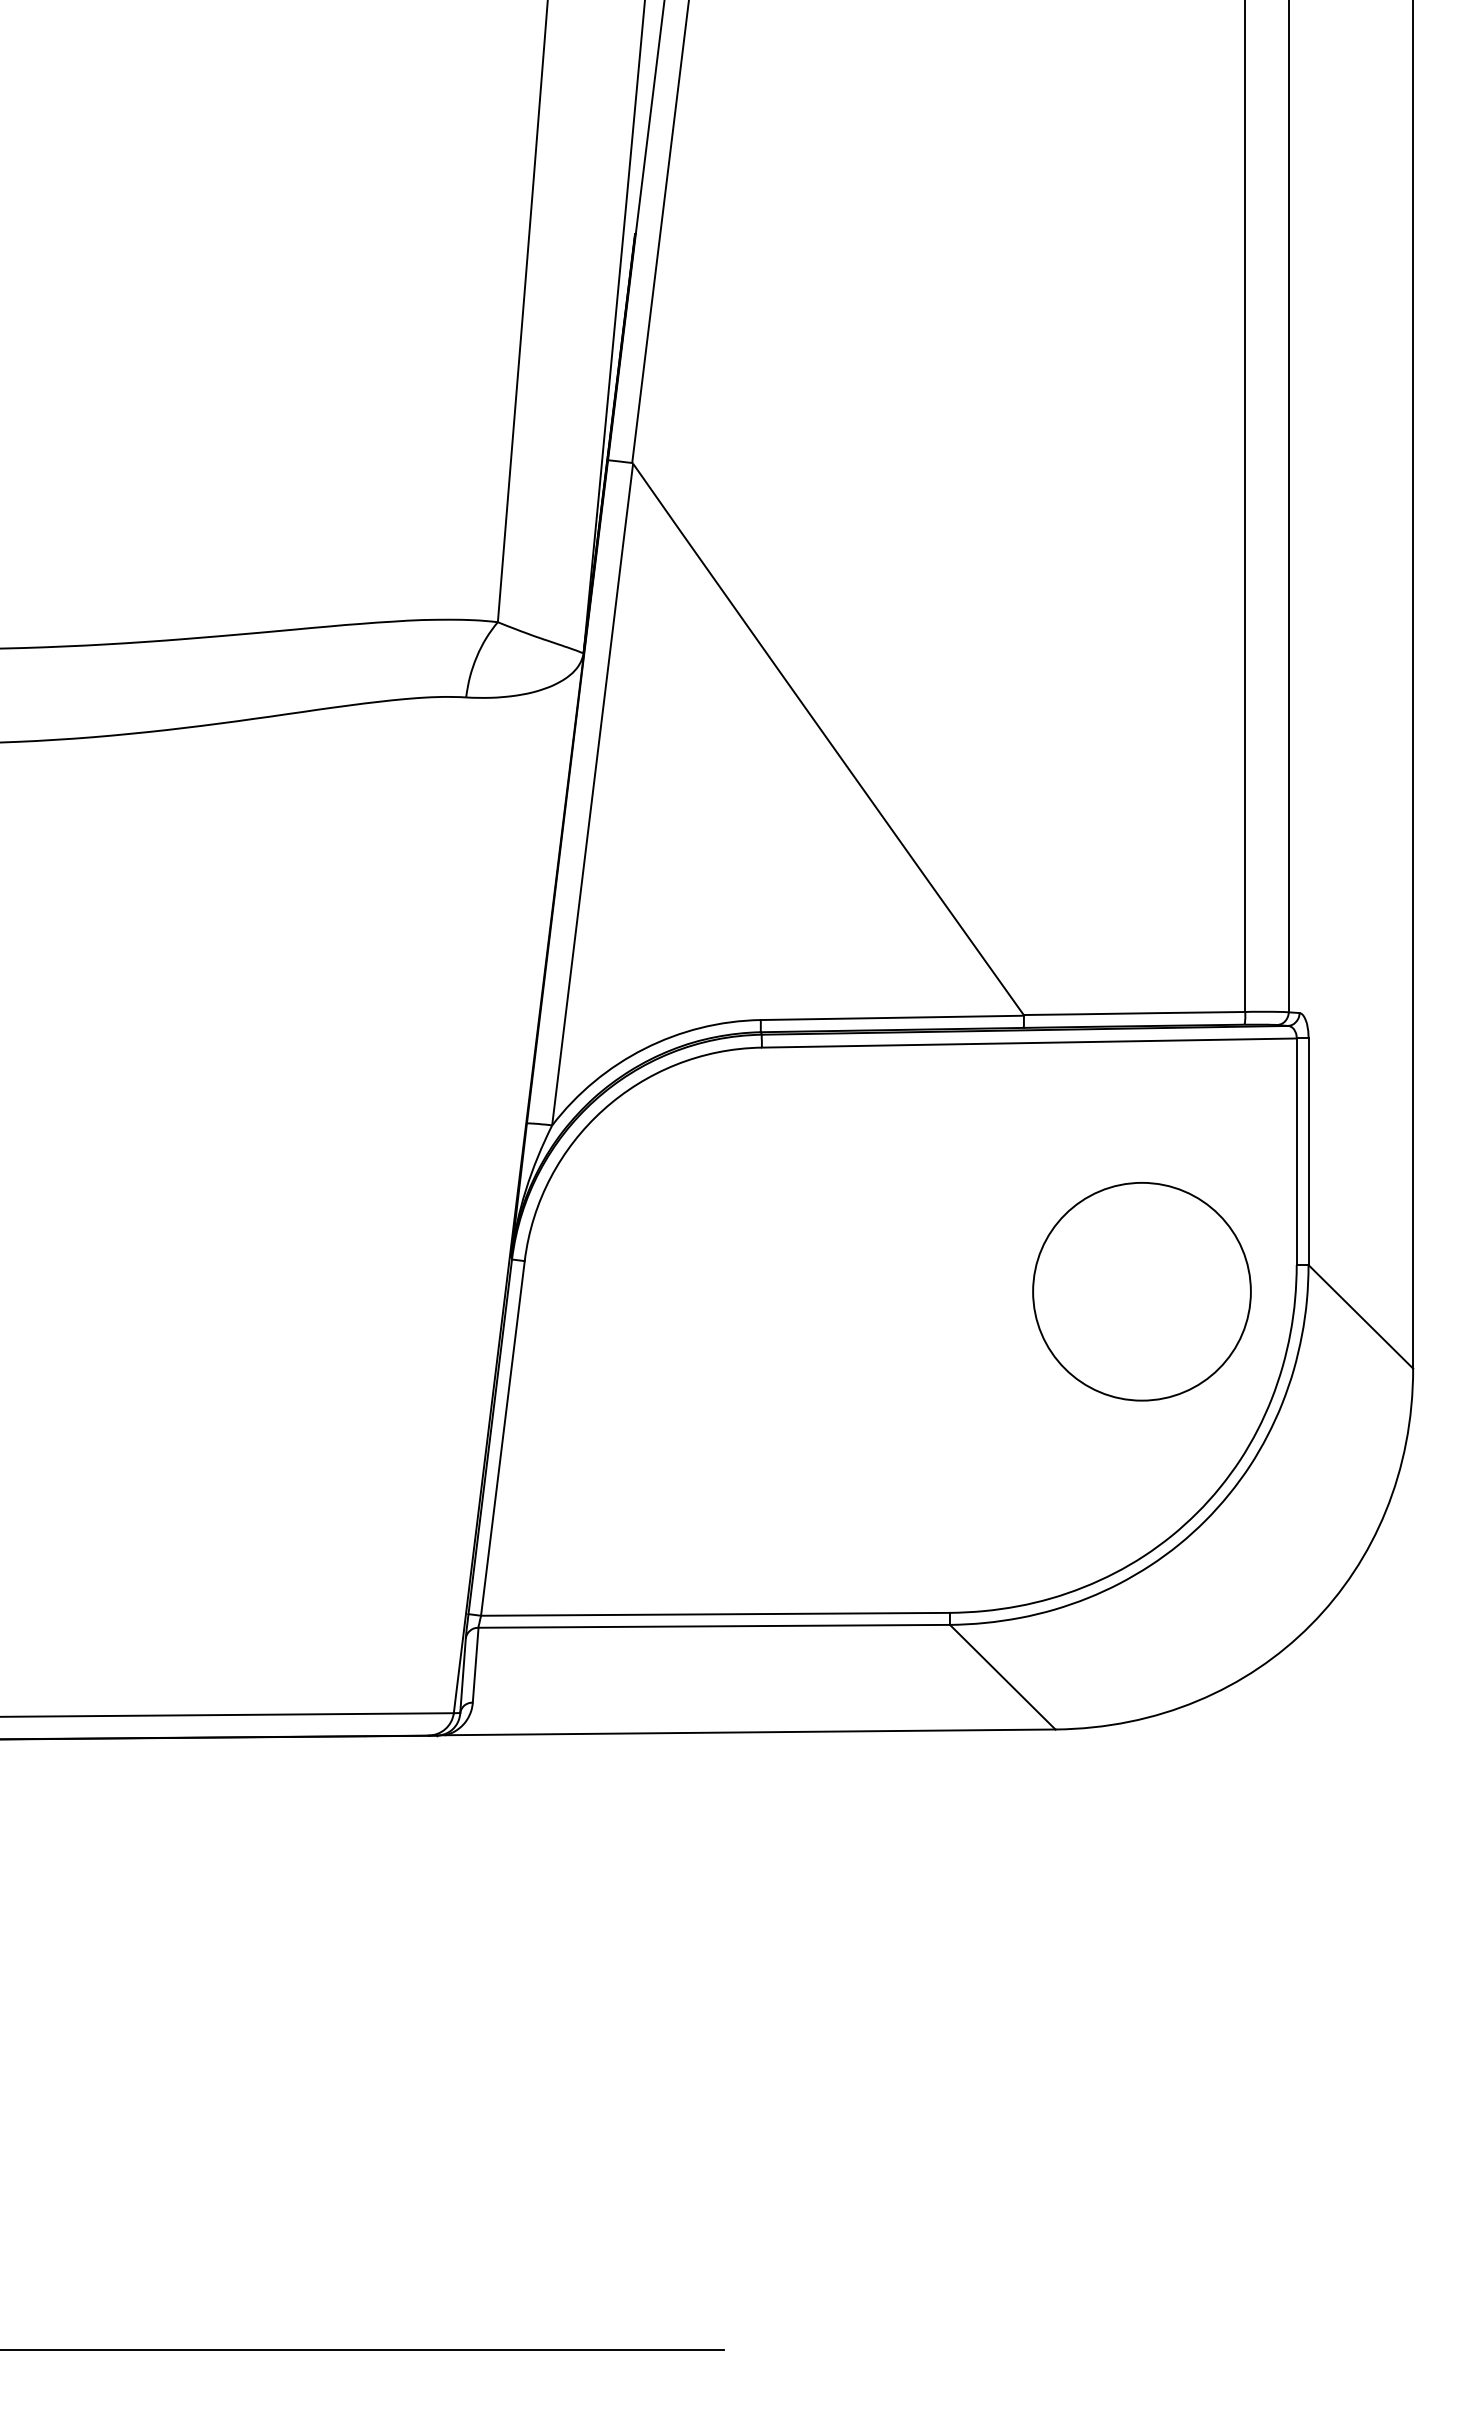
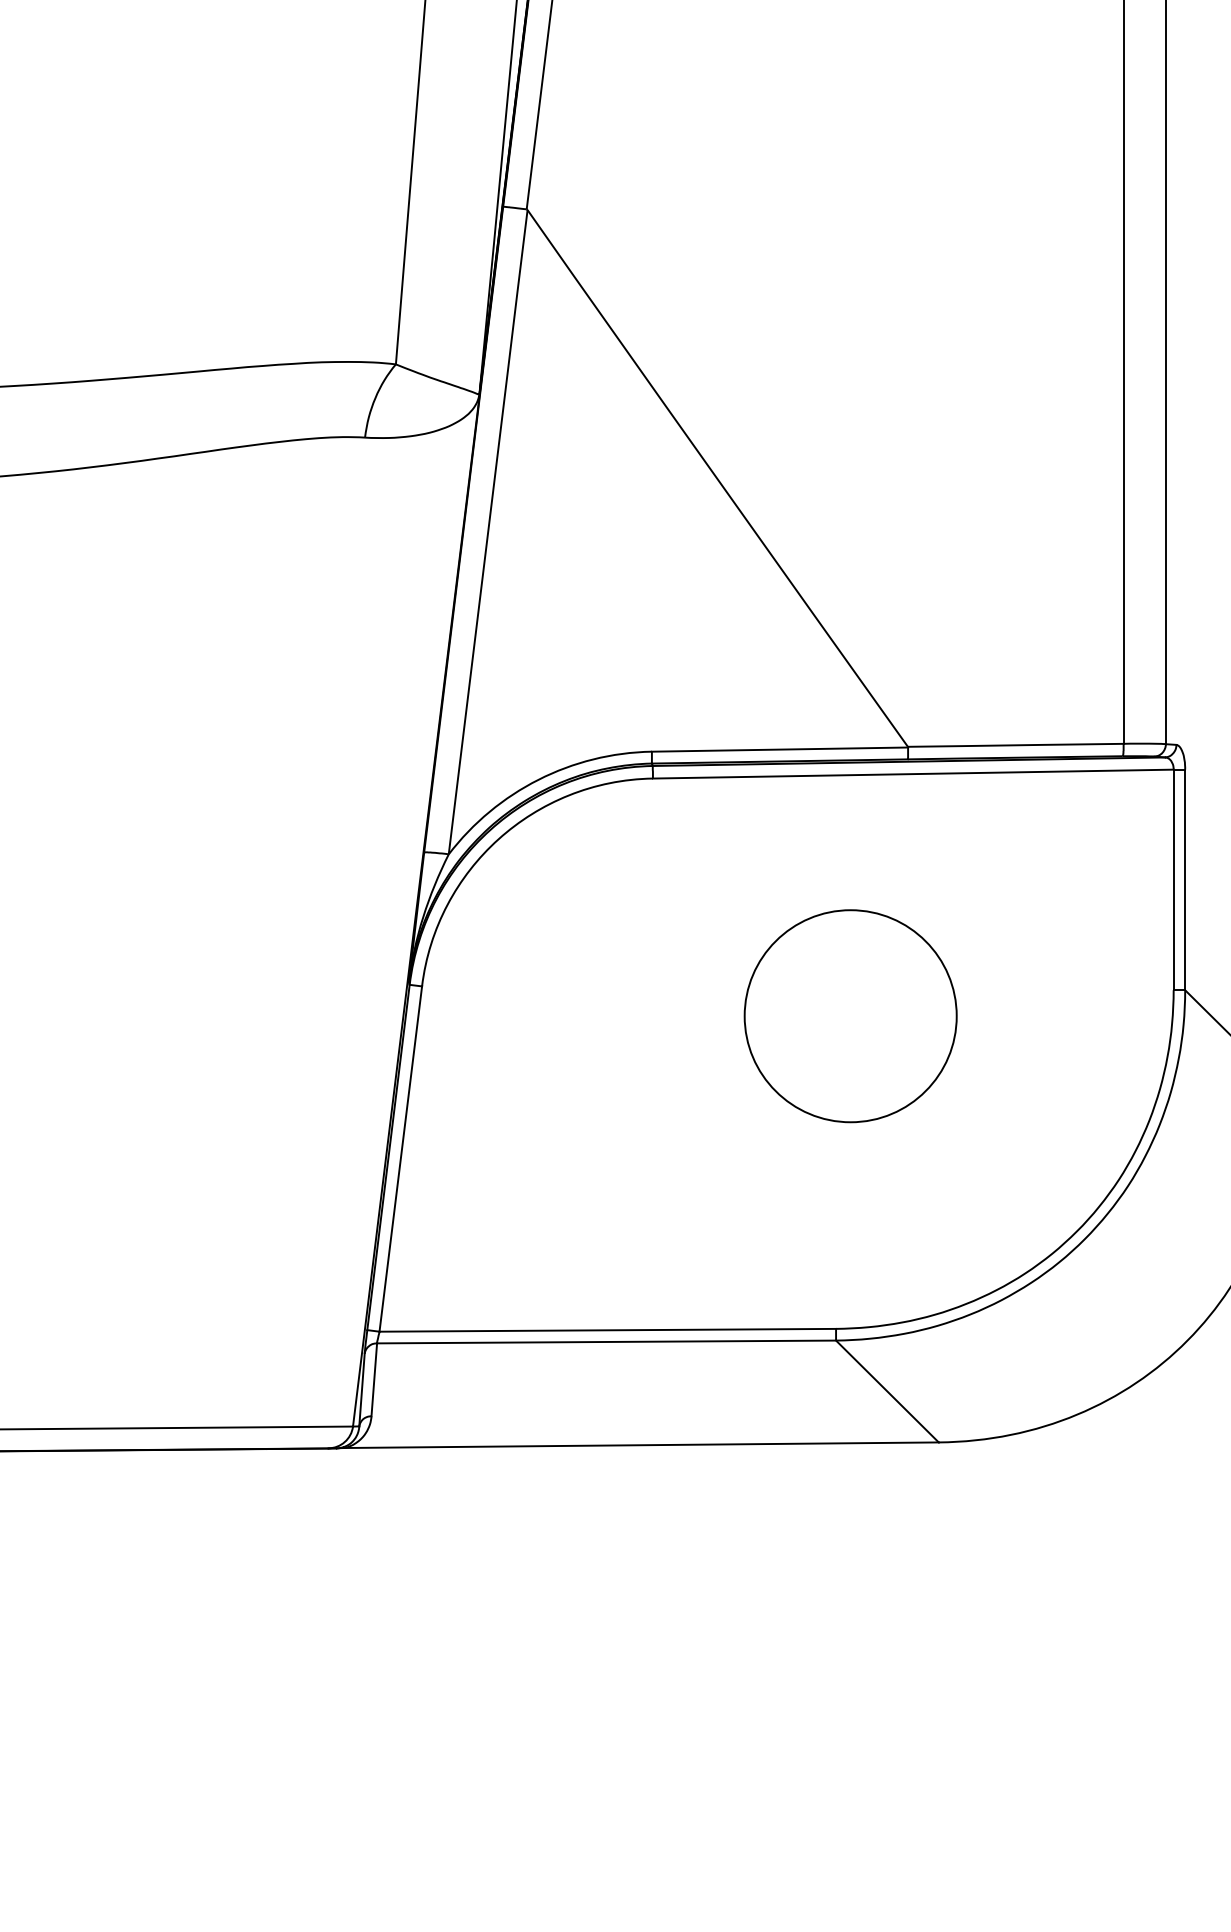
circle: (1141, 1291) -> (850, 1015), moved

